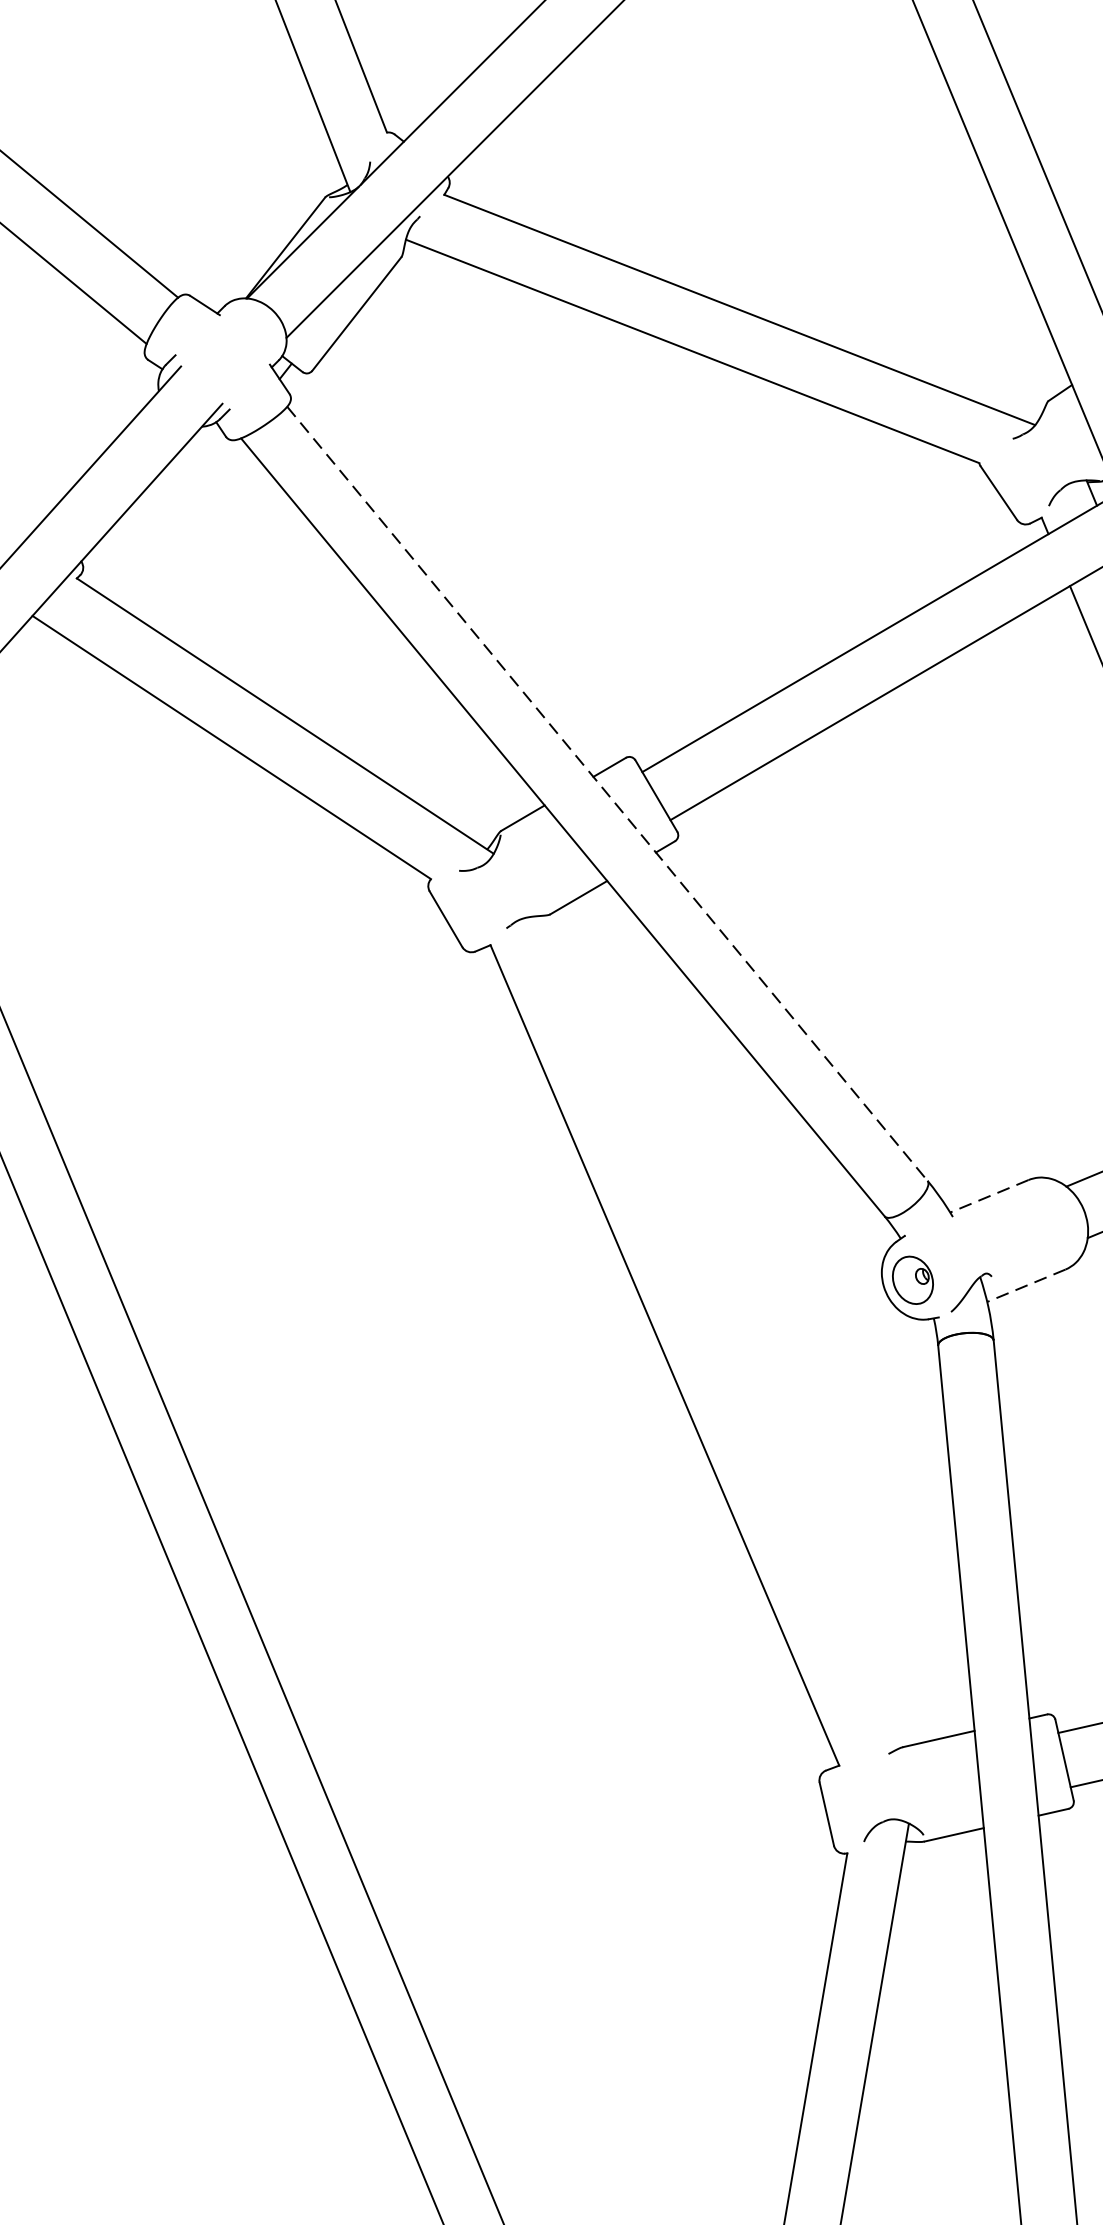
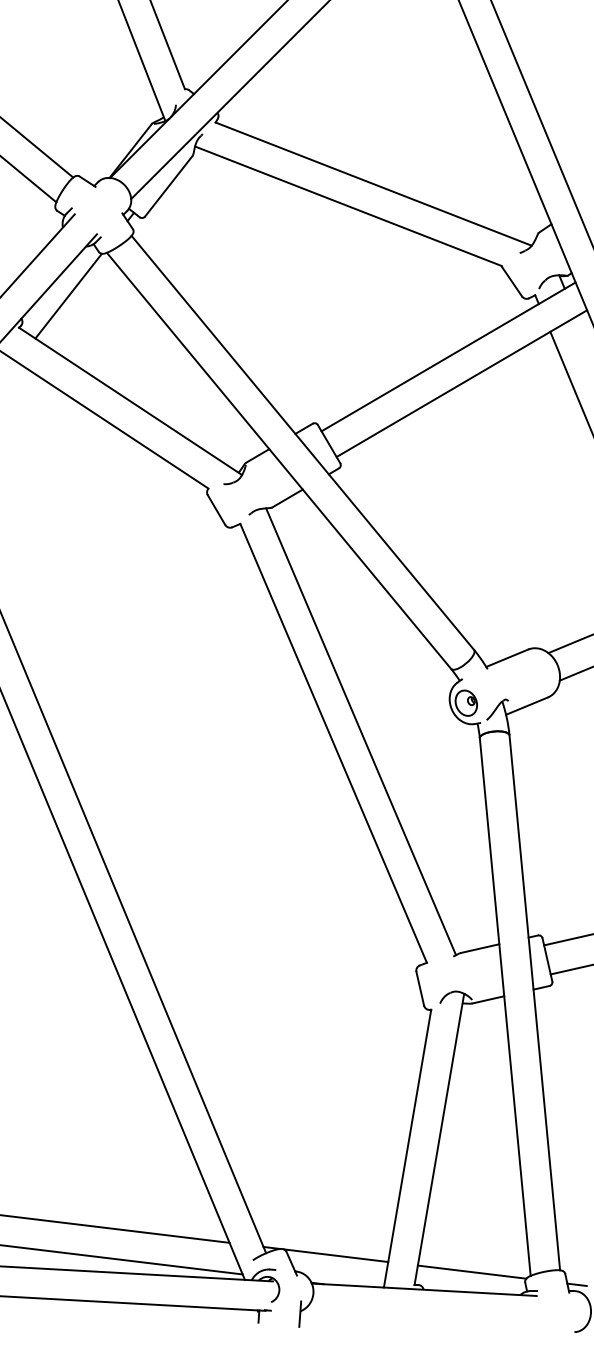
line: (169, 518) -> (68, 295), added
line: (606, 792) -> (302, 442), dashed -> solid
line: (989, 1196) -> (507, 658), dashed -> solid
line: (1027, 1286) -> (527, 706), dashed -> solid
line: (716, 1333) -> (361, 731), added

